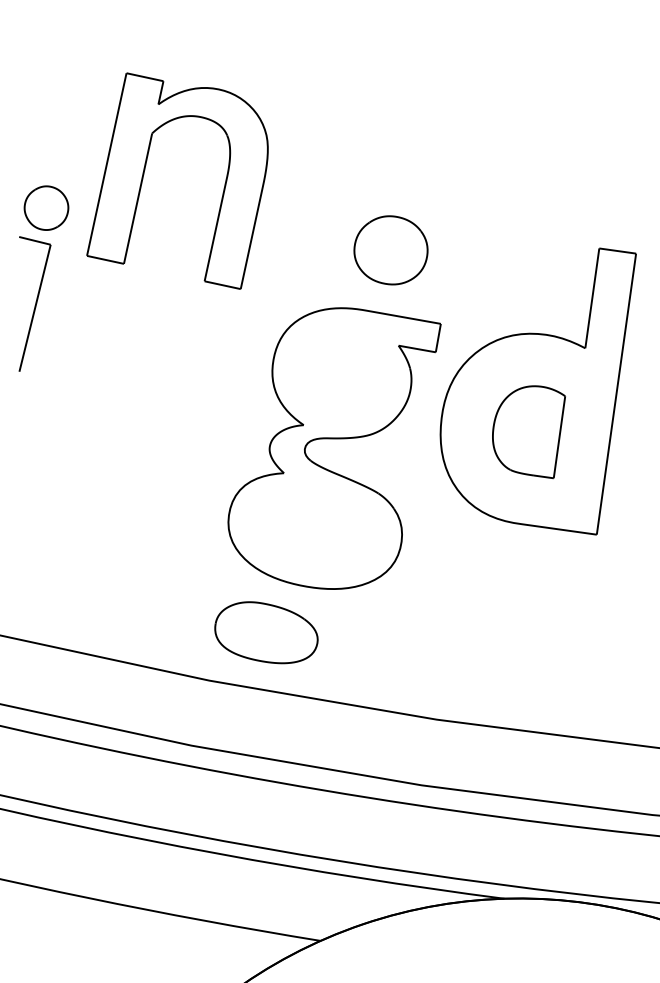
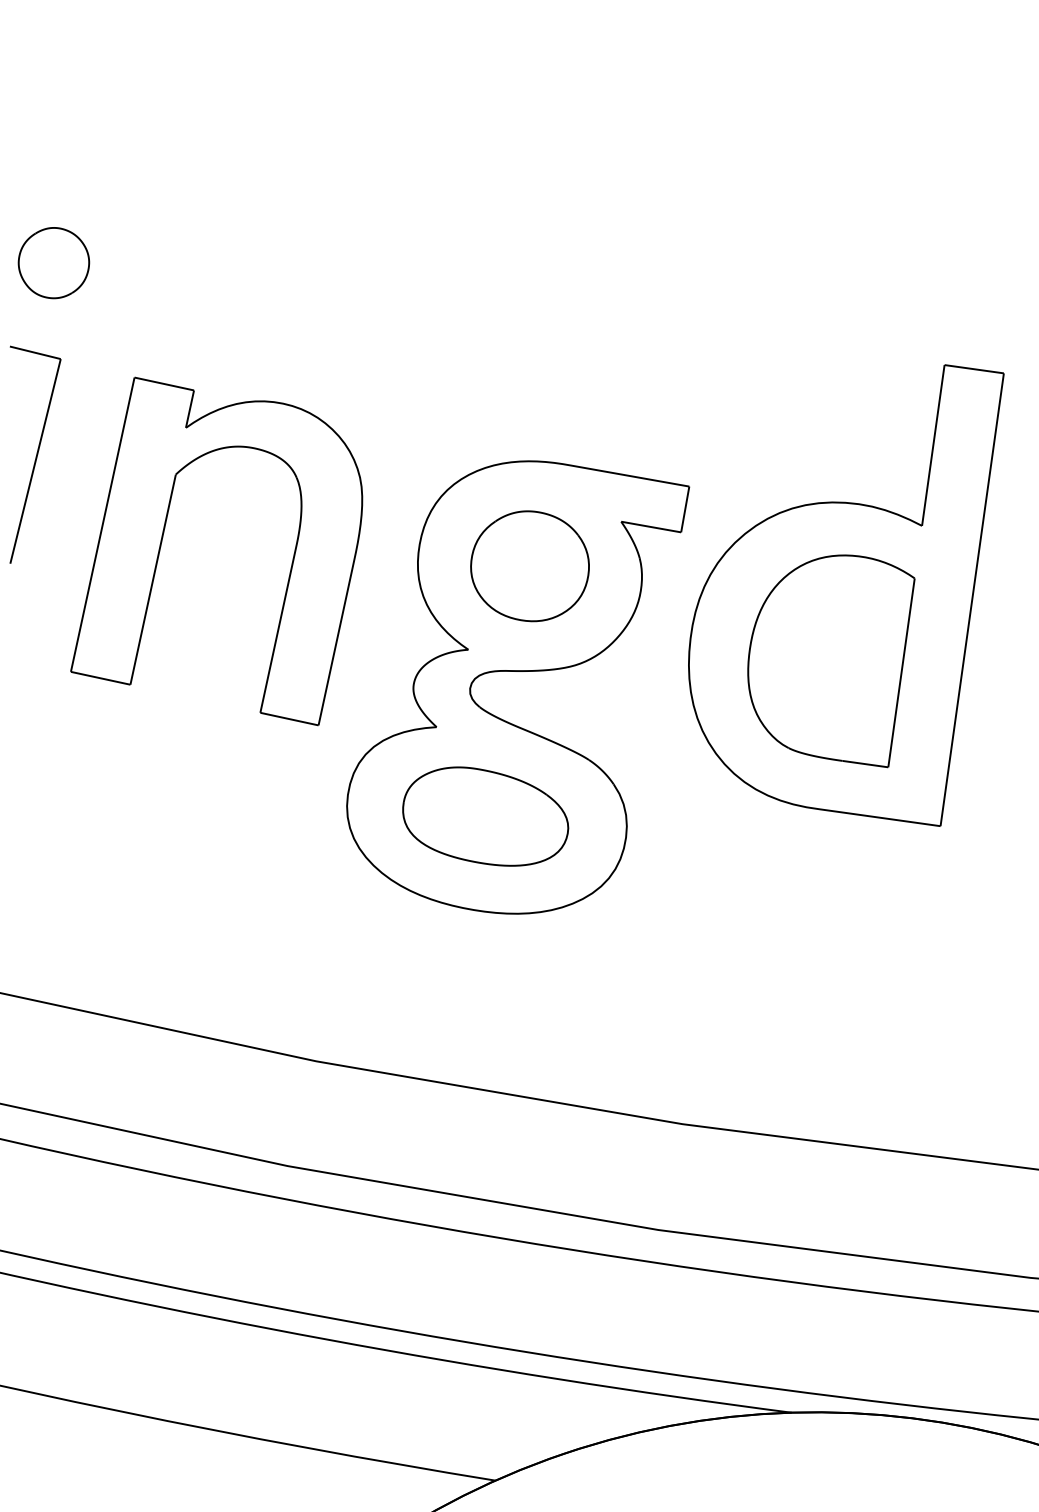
part: (145, 170) -> (165, 534), moved
part: (46, 207) -> (53, 262), moved
part: (390, 250) -> (529, 566), moved
part: (528, 431) -> (830, 659), size x1.43
part: (266, 632) -> (485, 816), moved

